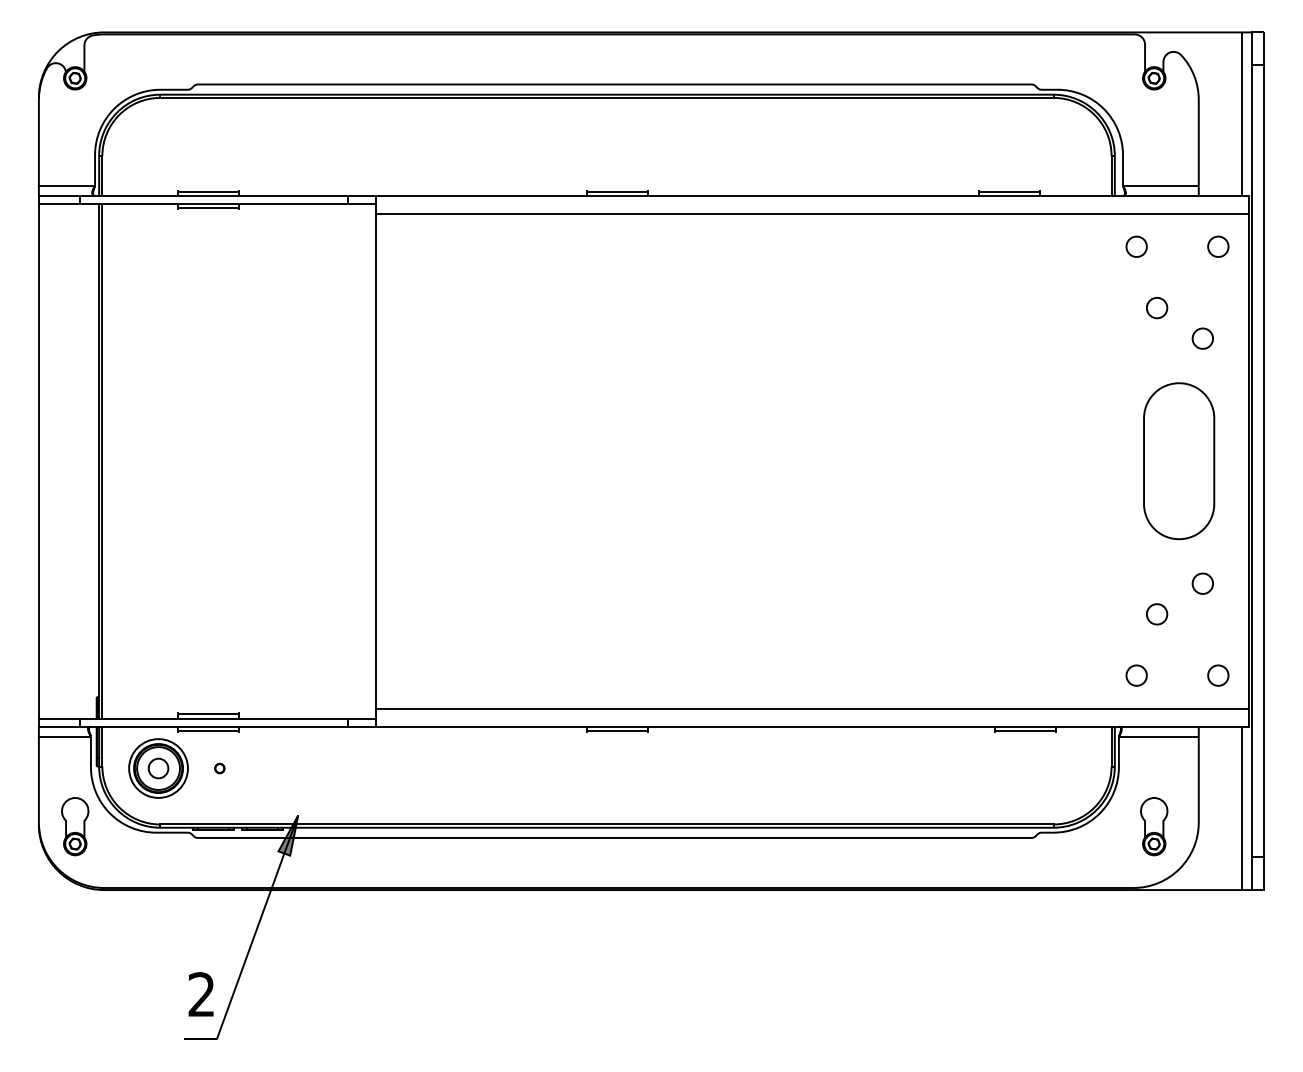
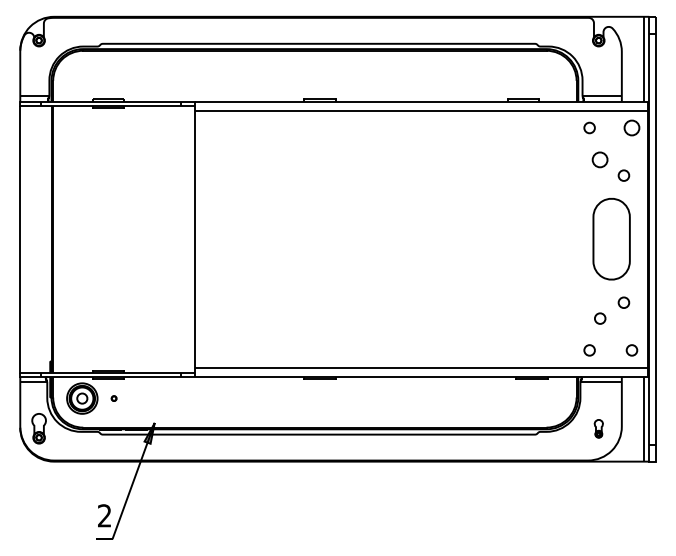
circle: (1217, 245) -> (631, 127), size x1.4
circle: (1157, 307) -> (600, 159), size x1.4
part: (1153, 826) -> (598, 428), size x0.6

